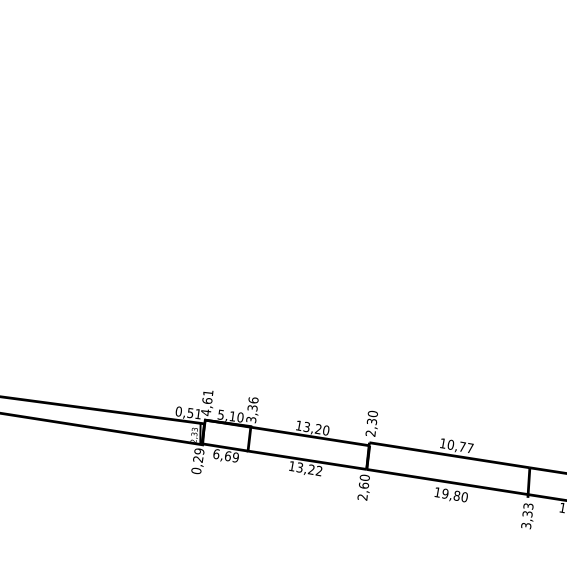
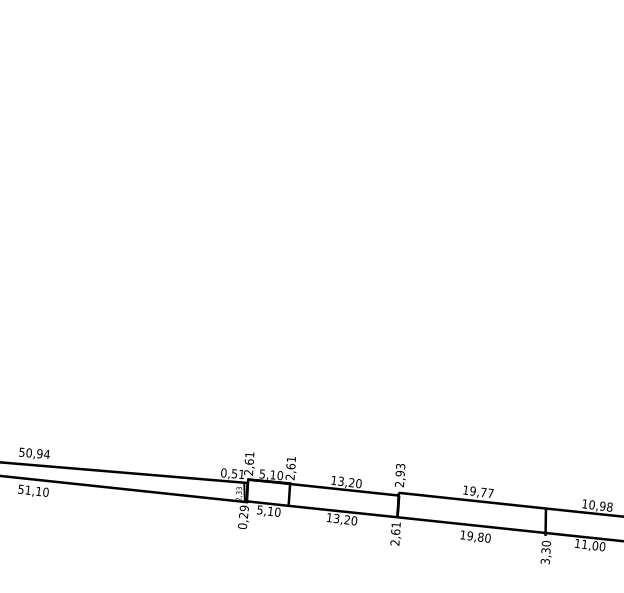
text: (252, 409) -> (290, 467), 3,36 -> 2,61
text: (205, 412) -> (248, 472), 4,61 -> 2,61
text: (372, 417) -> (400, 469), 2,30 -> 2,93
text: (450, 444) -> (472, 490), 10,77 -> 19,77
text: (225, 455) -> (268, 510), 6,69 -> 5,10
text: (319, 470) -> (354, 520), 13,22 -> 13,20
text: (364, 477) -> (395, 524), 2,60 -> 2,61
text: (527, 506) -> (545, 543), 3,33 -> 3,30

